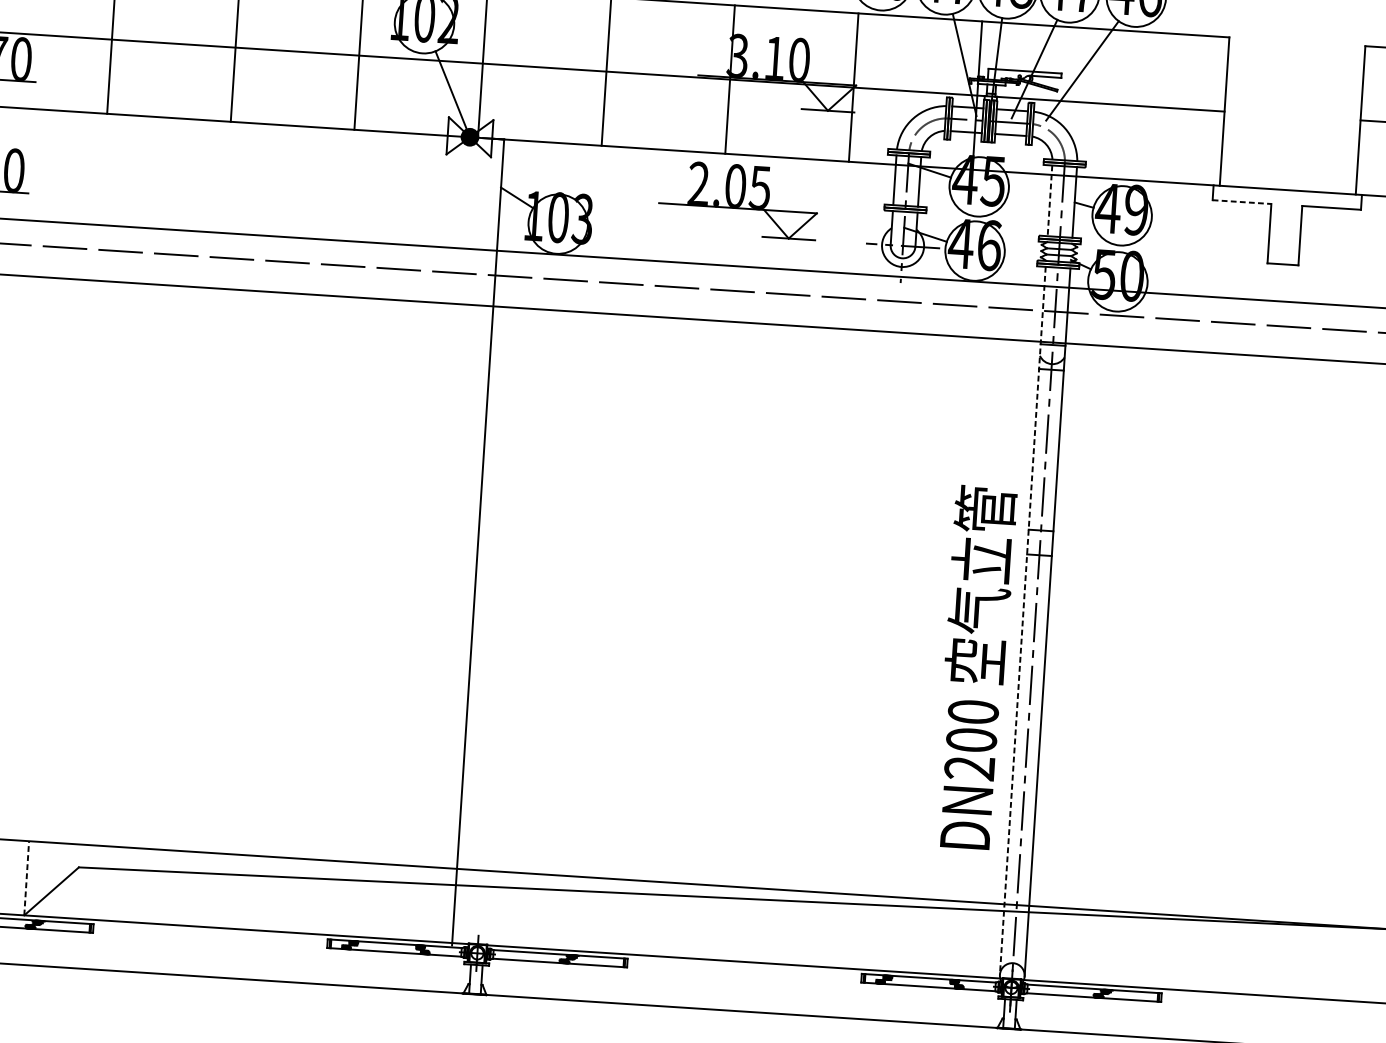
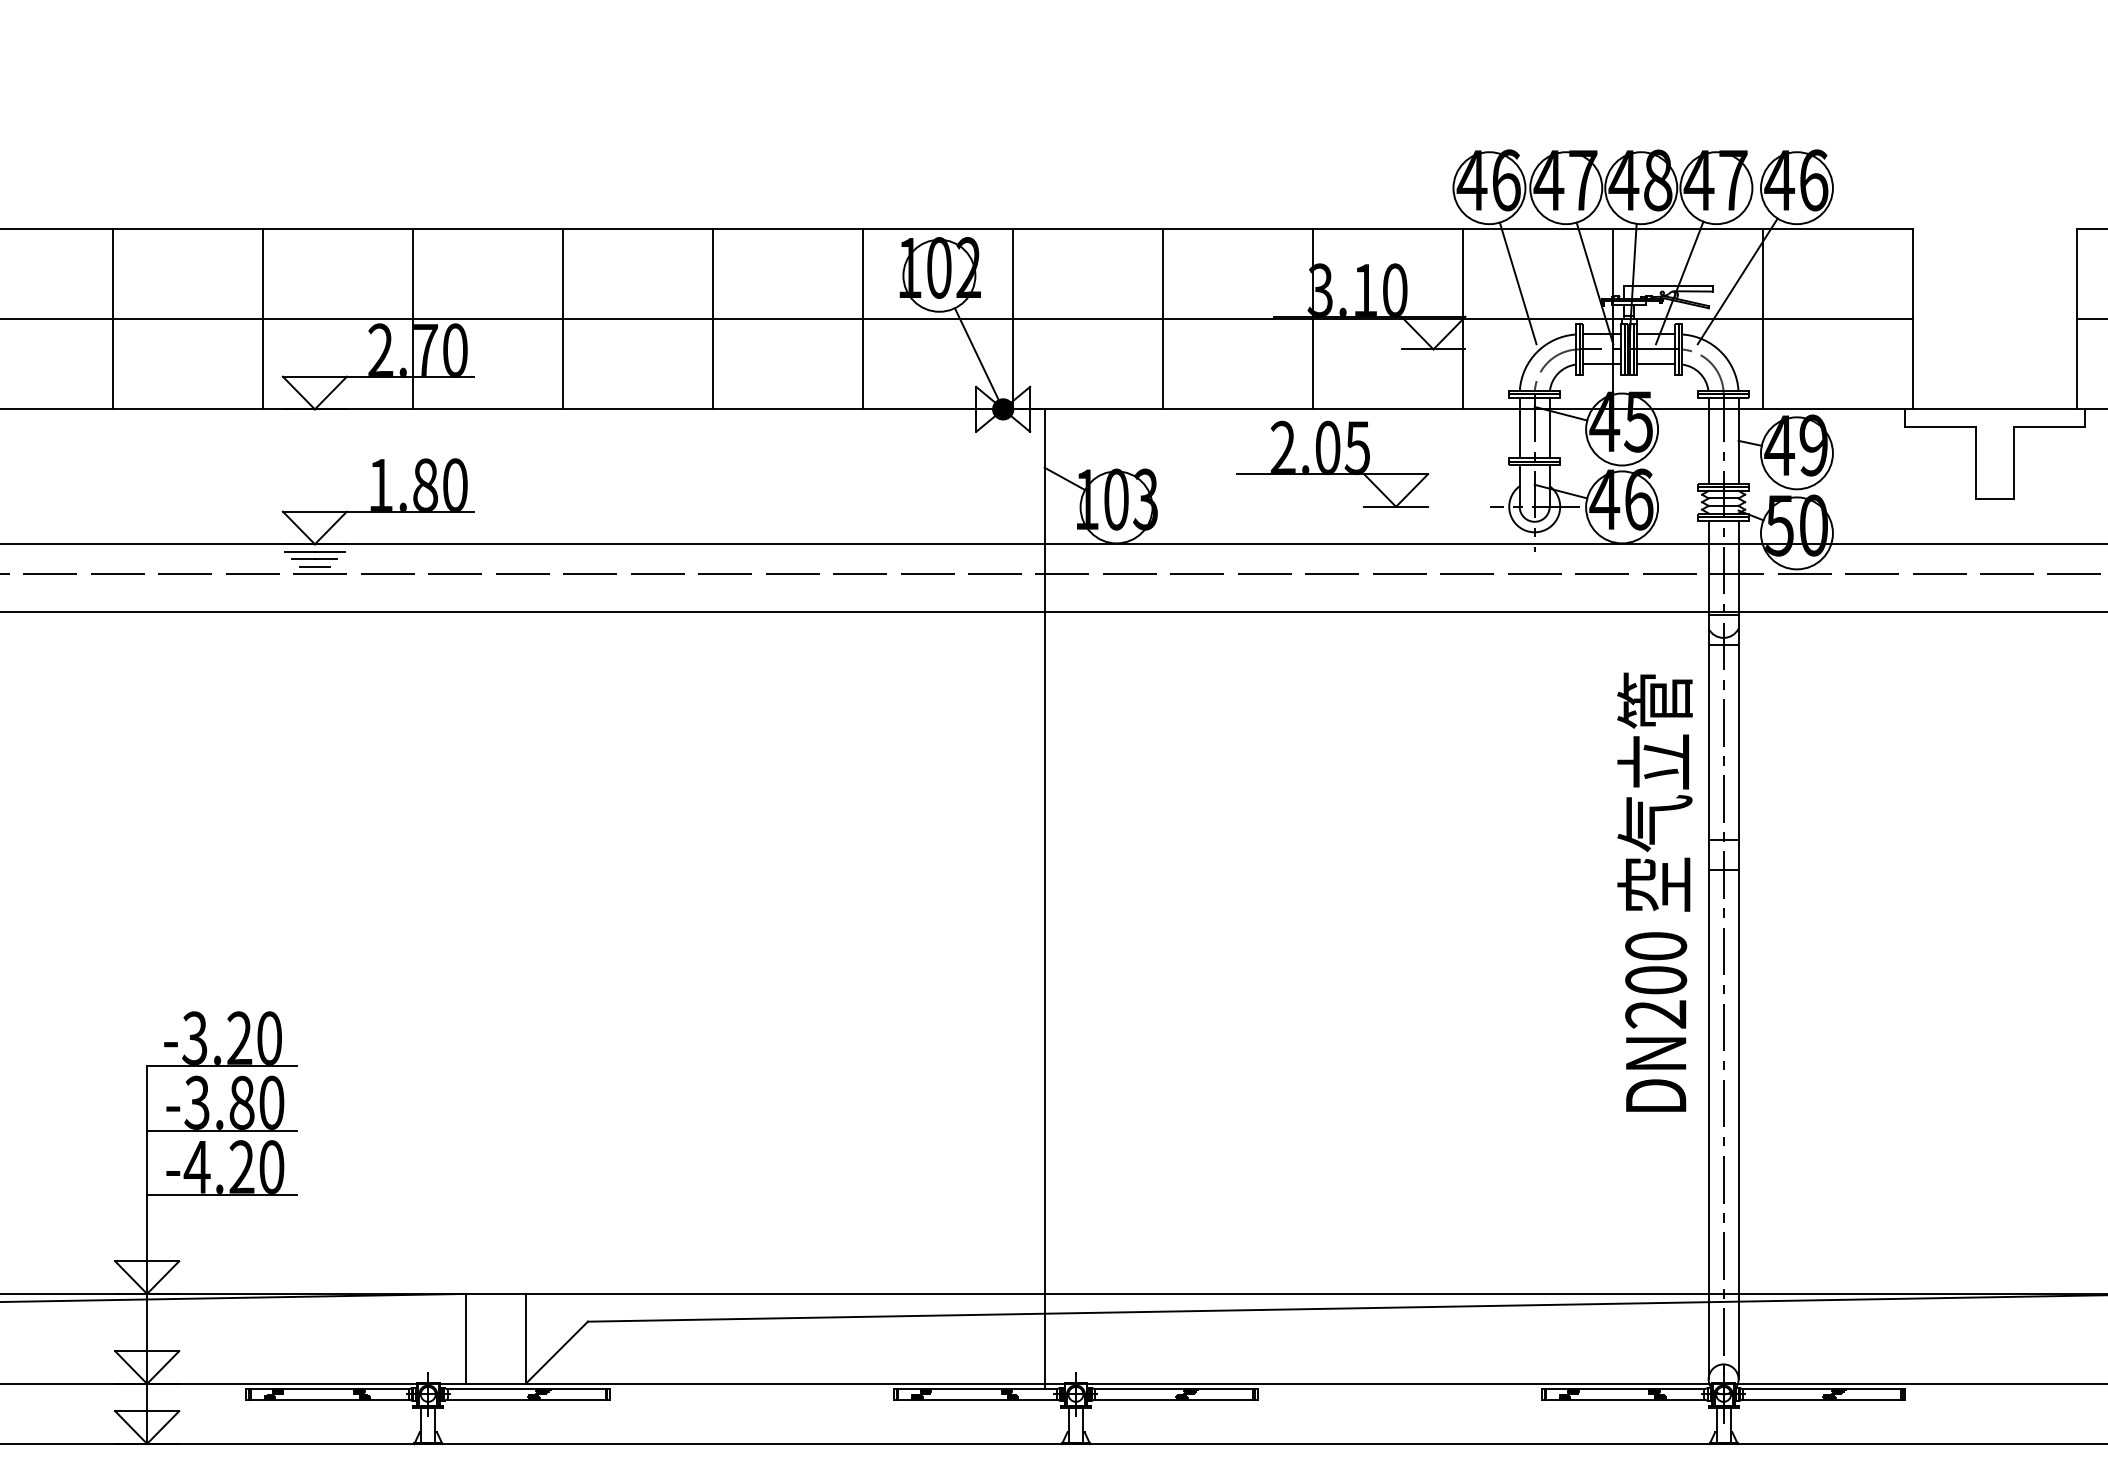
line: (900, 60) -> (1517, 283), added
line: (1100, 103) -> (1762, 319), added
line: (1049, 200) -> (1708, 440), dashed -> solid
line: (1241, 202) -> (1940, 427), dashed -> solid
line: (1022, 621) -> (1708, 950), dashed -> solid
text: (975, 666) -> (1654, 891), moved
line: (26, 877) -> (525, 1338), dashed -> solid

